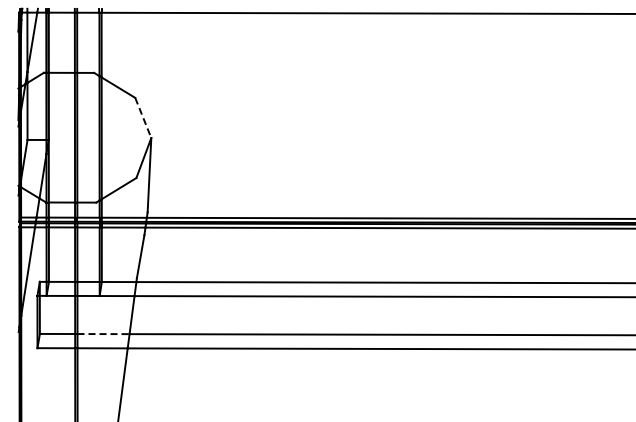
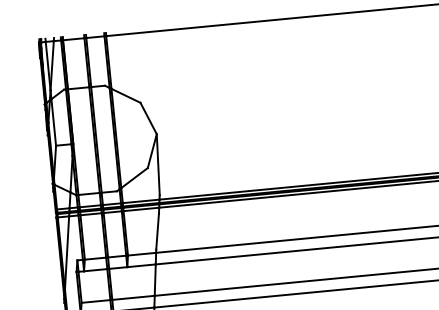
line: (143, 117) -> (148, 118), dashed -> solid
line: (104, 334) -> (134, 298), dashed -> solid

